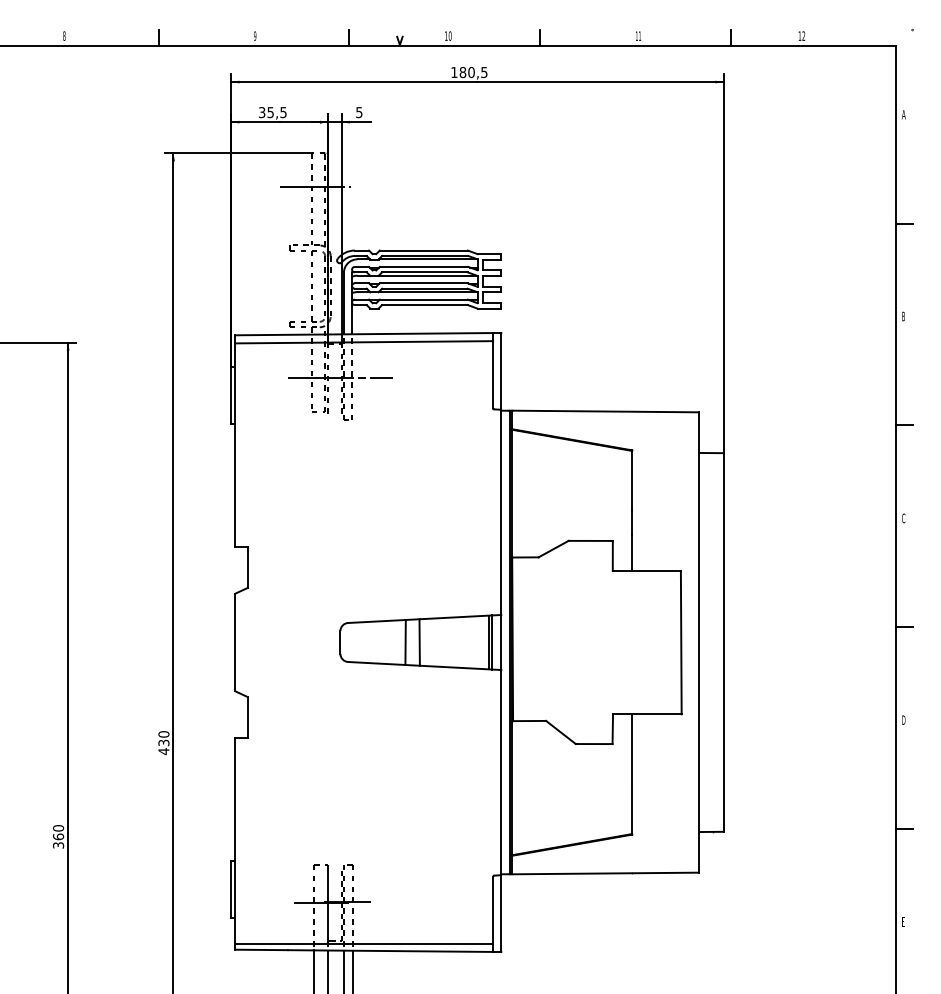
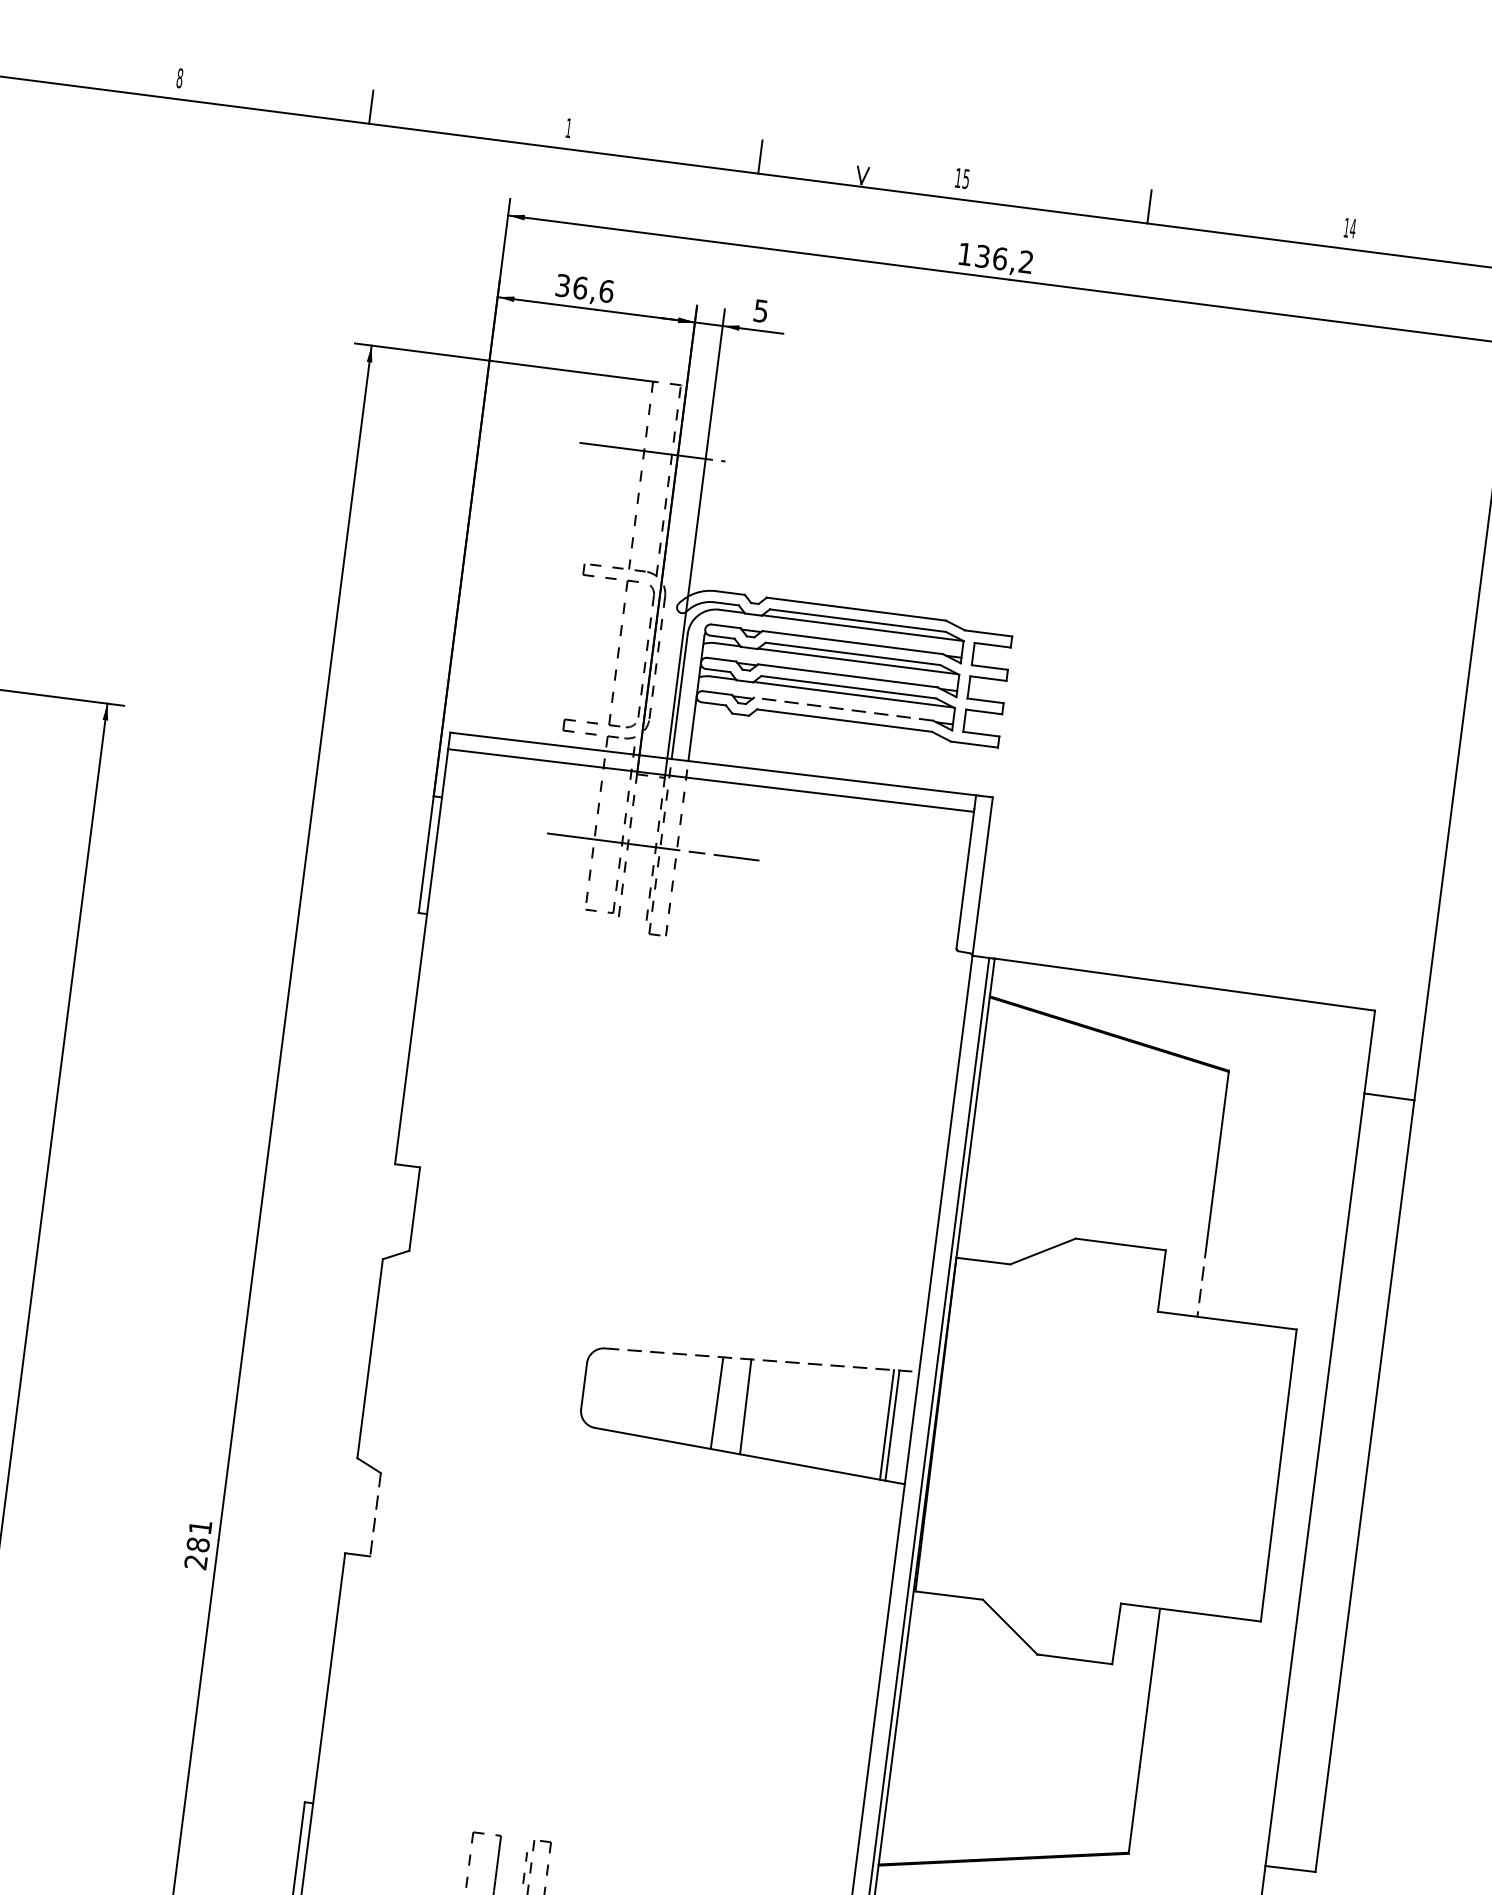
text: (255, 35) -> (569, 126), 9 -> 1
text: (449, 35) -> (964, 177), 10 -> 15
text: (639, 35) -> (1352, 227), 11 -> 14
text: (473, 72) -> (1004, 259), 180,5 -> 136,2
text: (276, 112) -> (592, 289), 35,5 -> 36,6
line: (423, 299) -> (843, 708), solid -> dashed
line: (632, 553) -> (1202, 1281), solid -> dashed
line: (424, 618) -> (761, 1359), solid -> dashed
line: (247, 717) -> (375, 1514), solid -> dashed
text: (163, 743) -> (197, 1545), 430 -> 281

